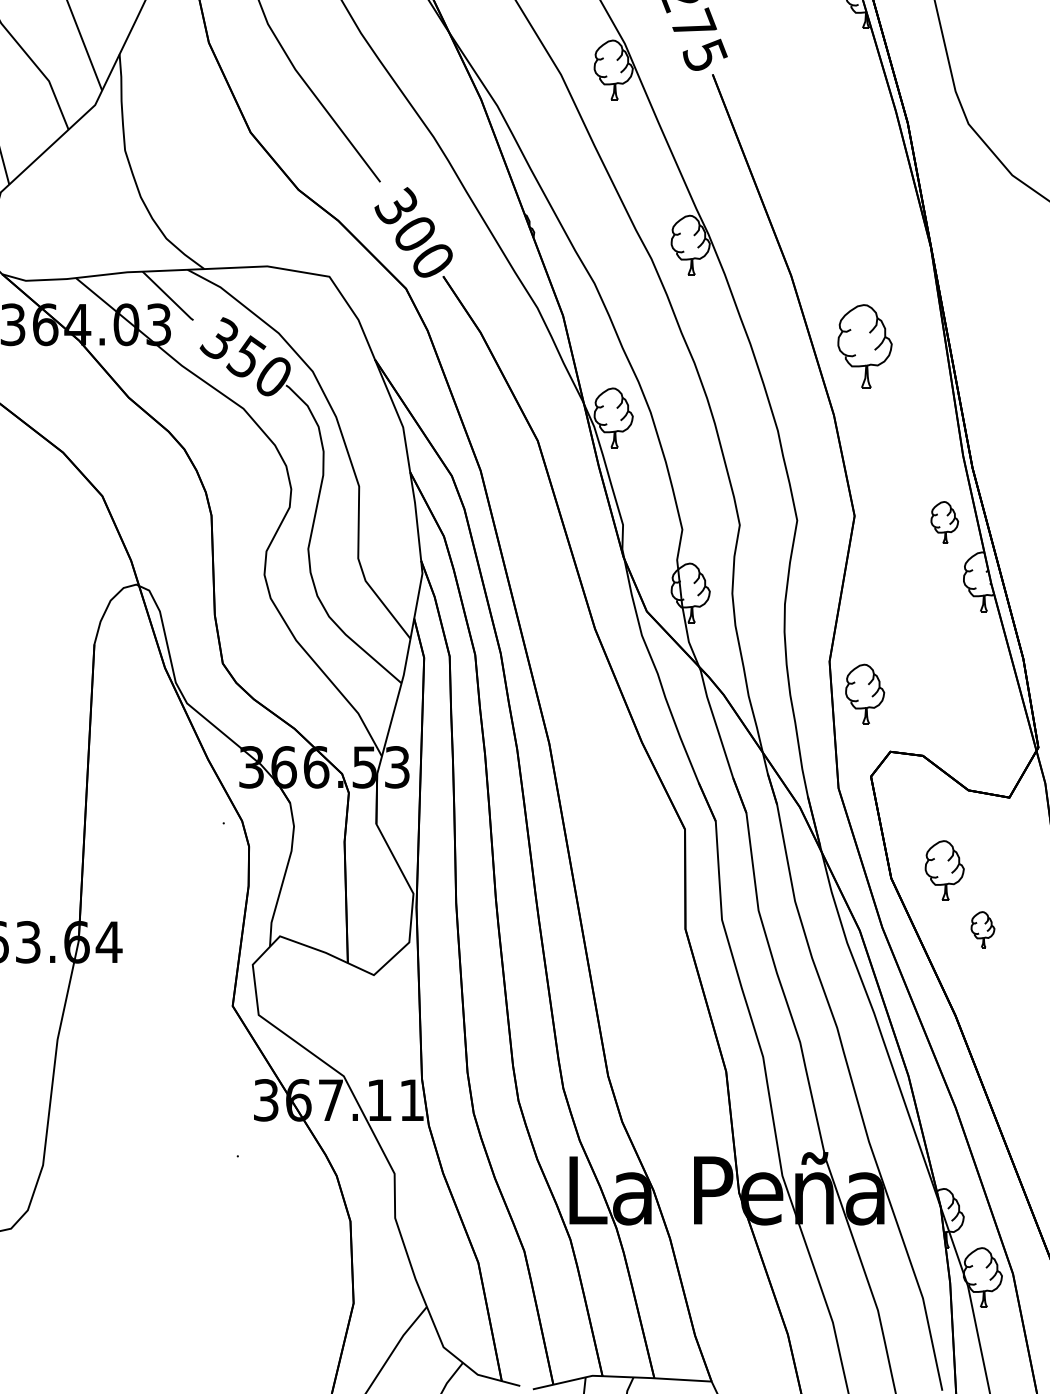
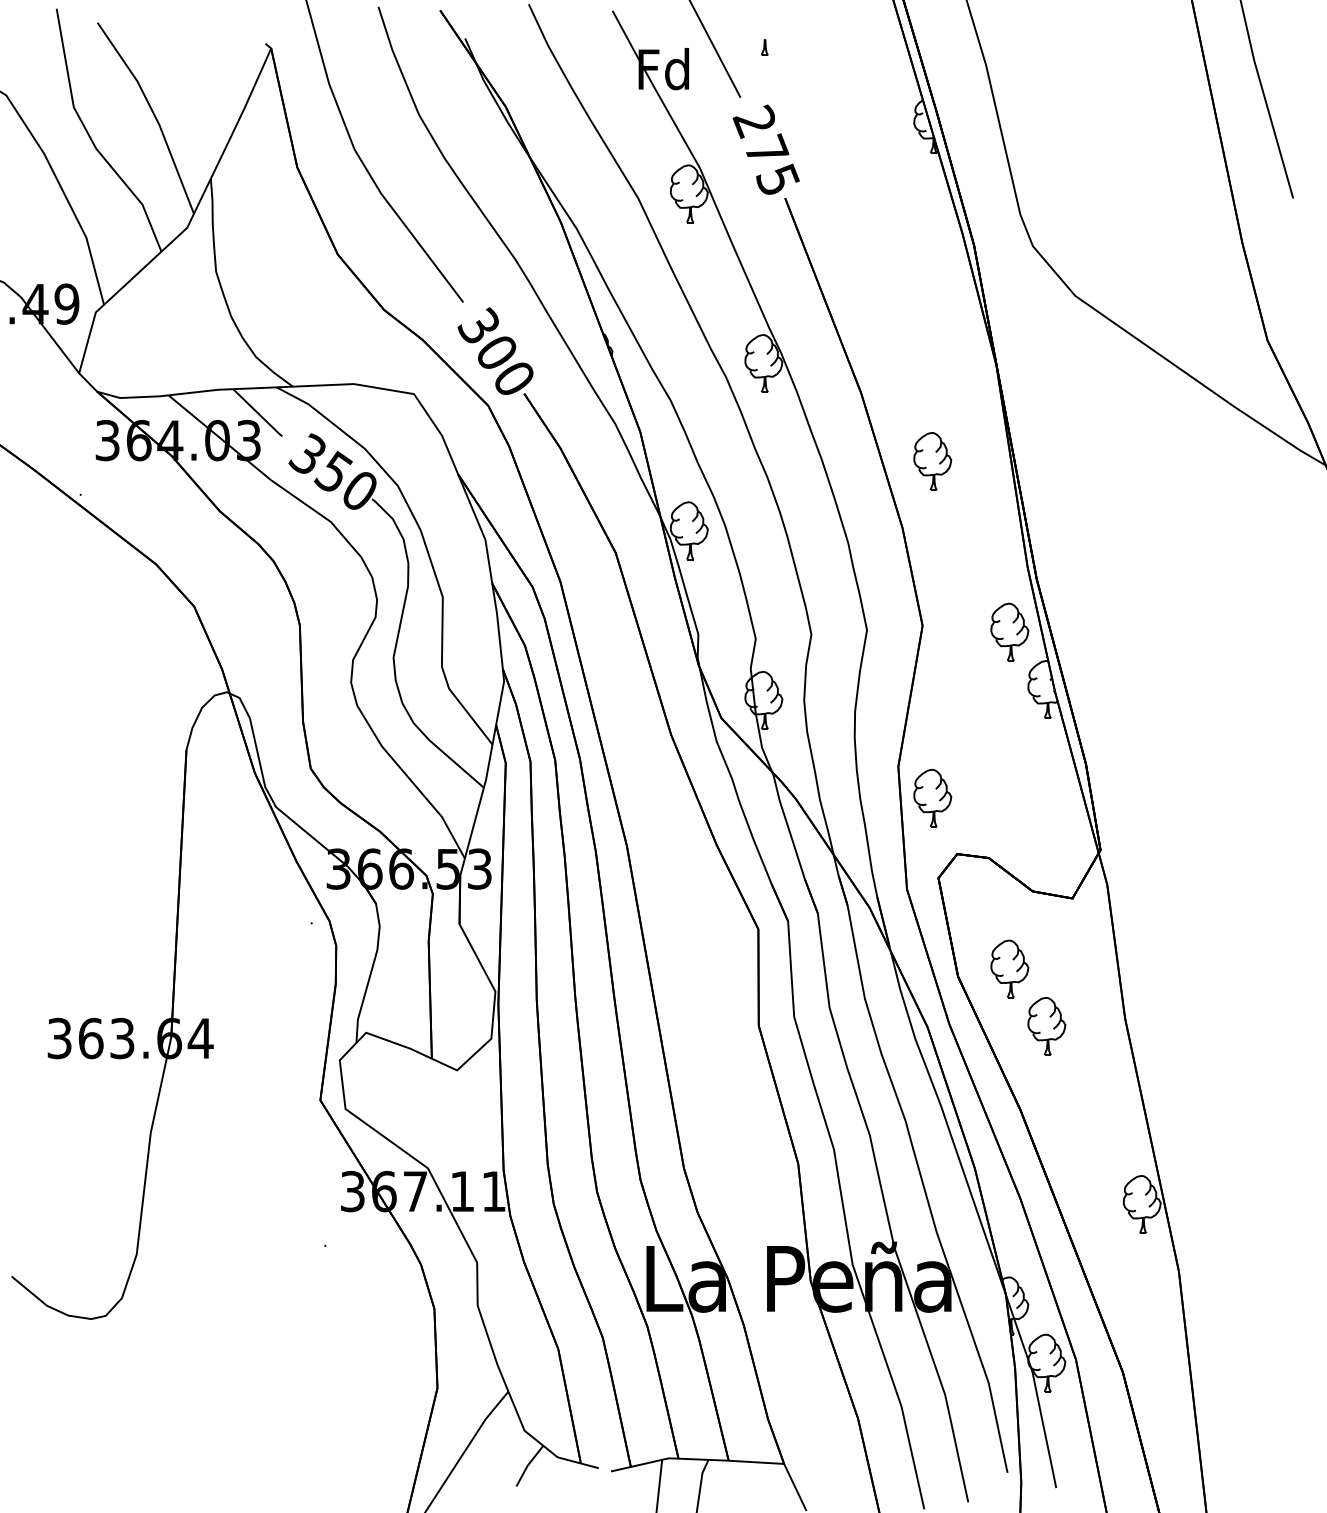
part: (864, 346) -> (932, 461), size x0.71
part: (944, 521) -> (1009, 631), size x1.43
part: (982, 929) -> (1046, 1026), size x1.67

